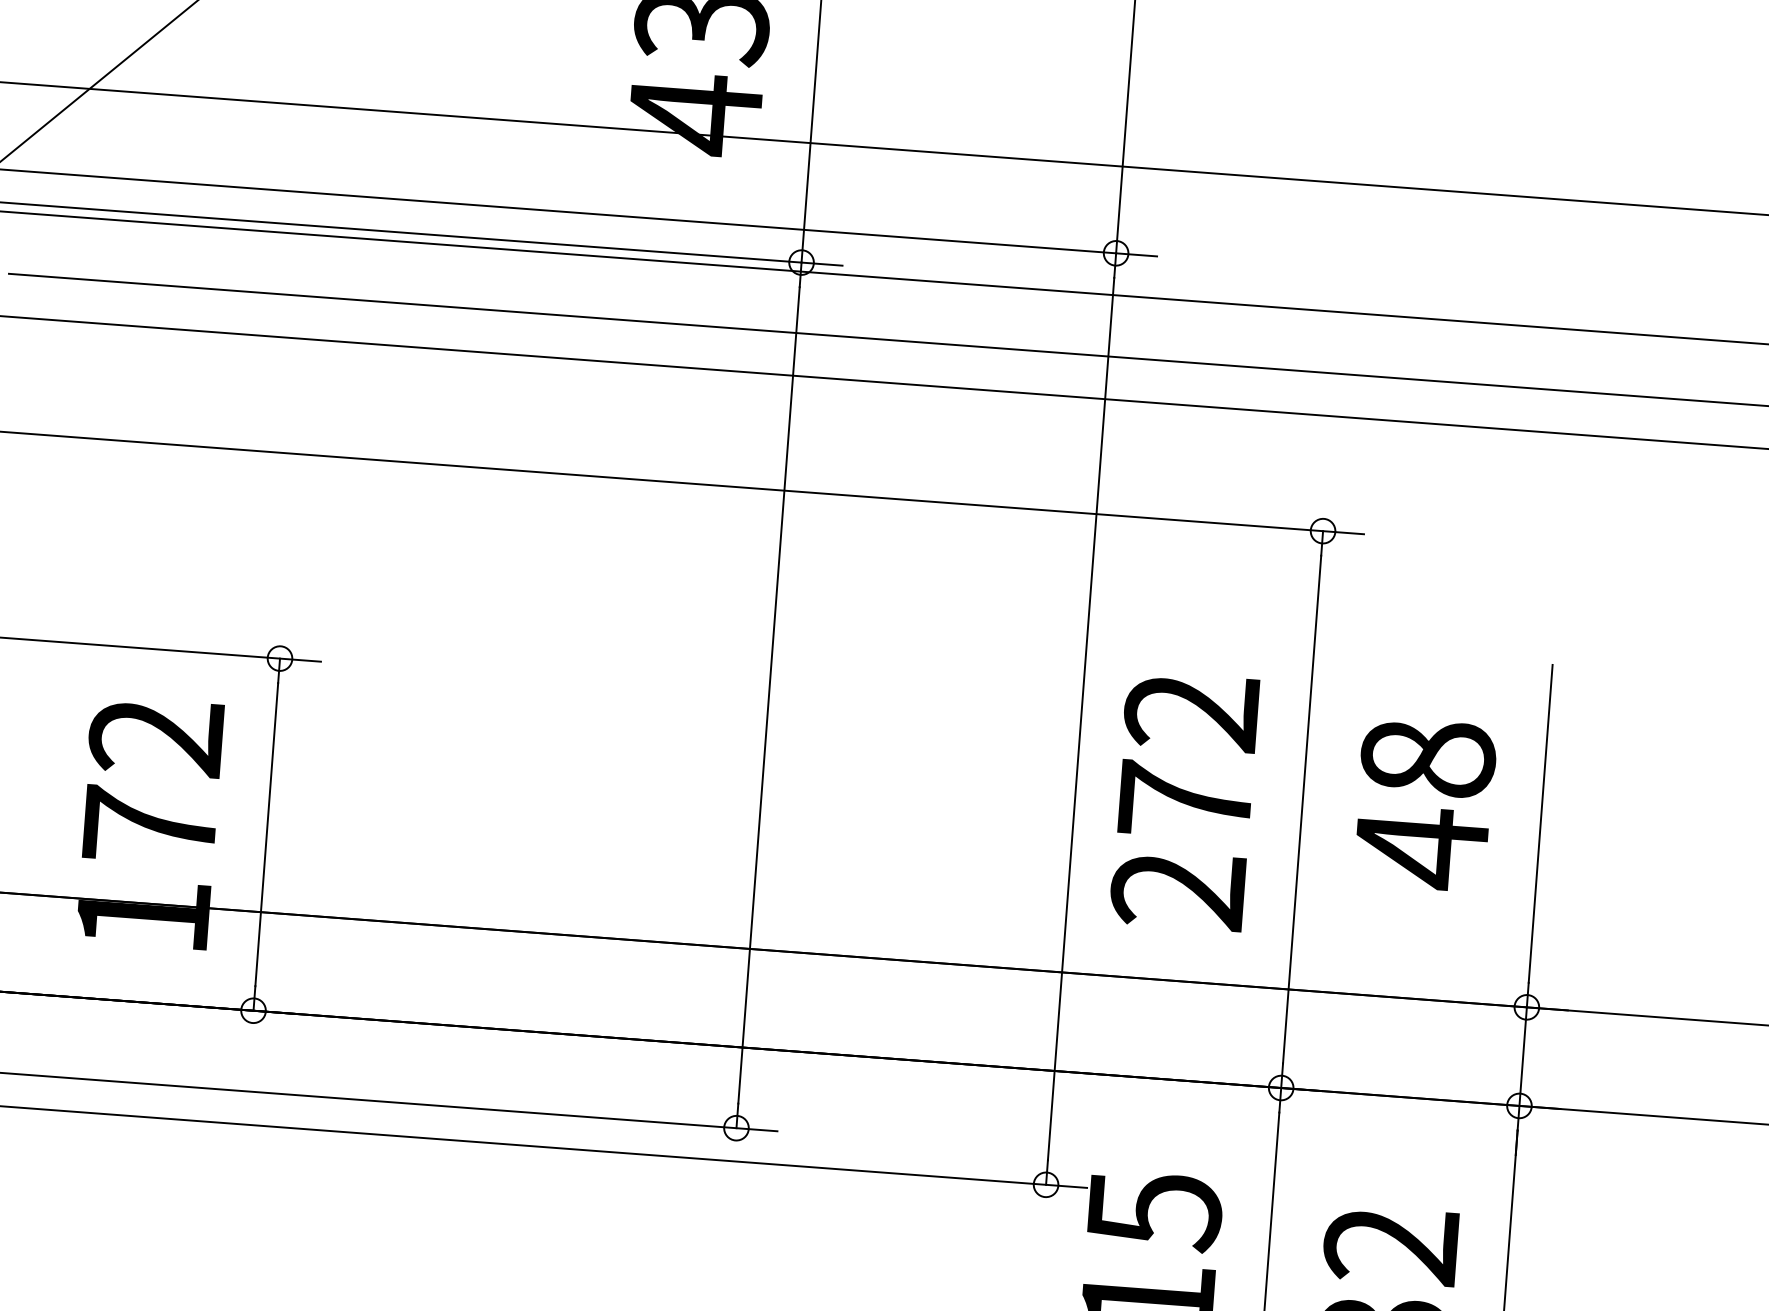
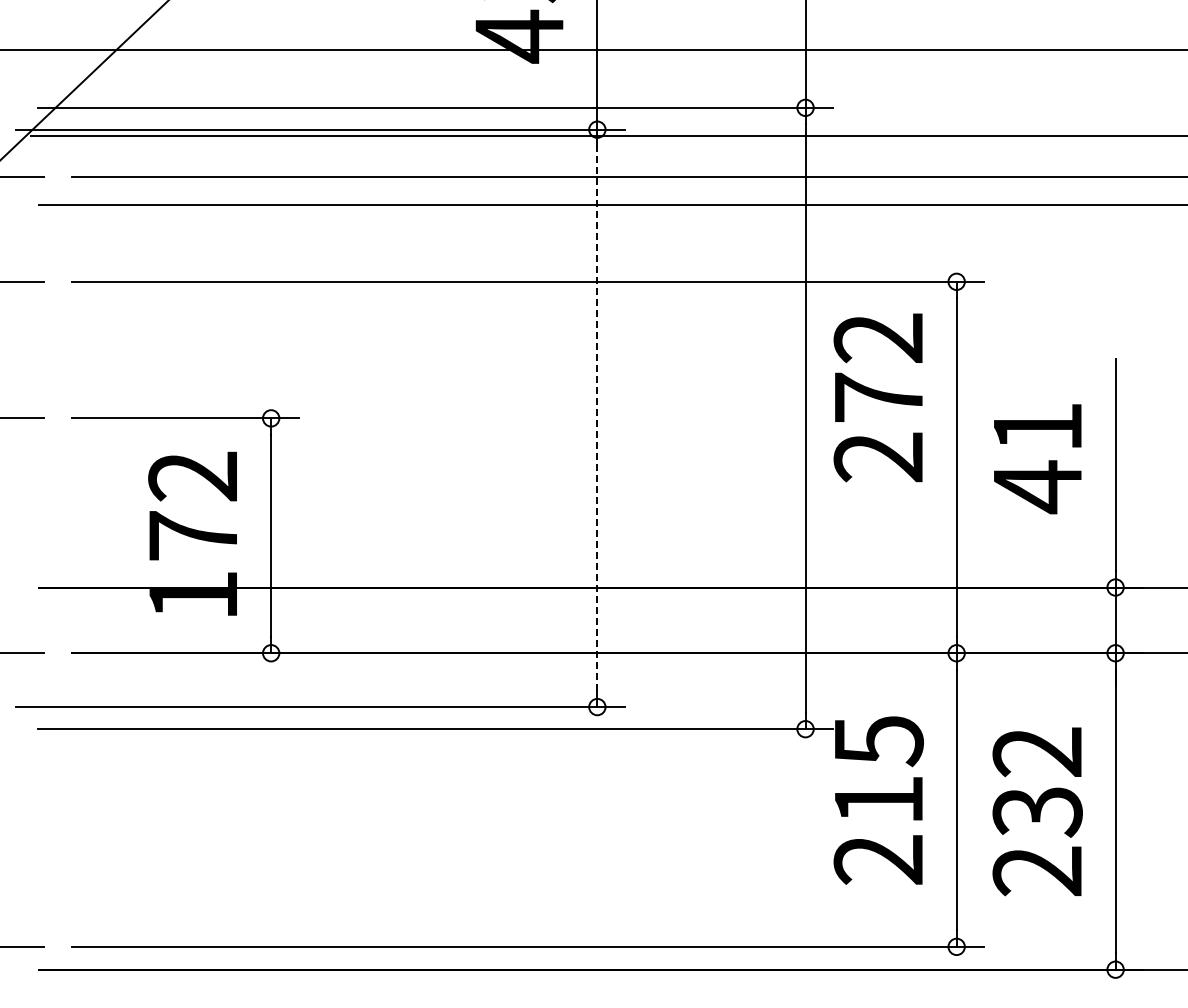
line: (769, 694) -> (597, 417), solid -> dashed
text: (1427, 757) -> (1037, 426), 48 -> 41
text: (1183, 800) -> (877, 397), moved

